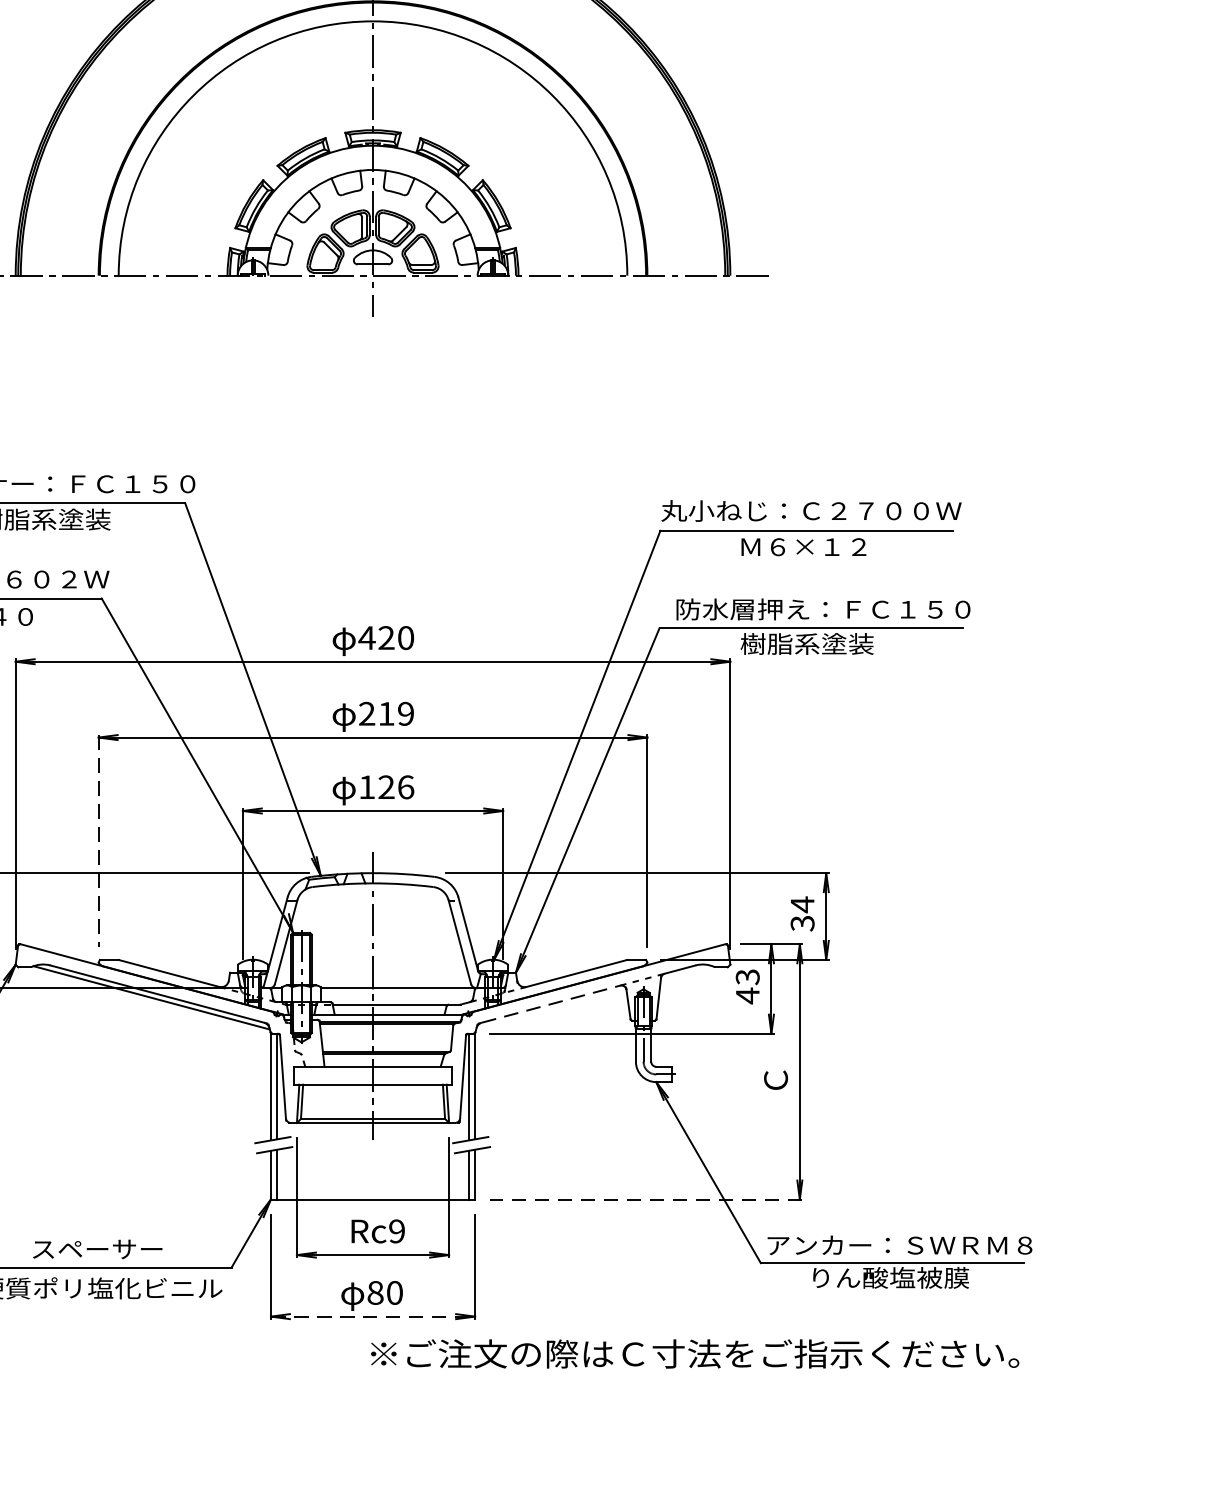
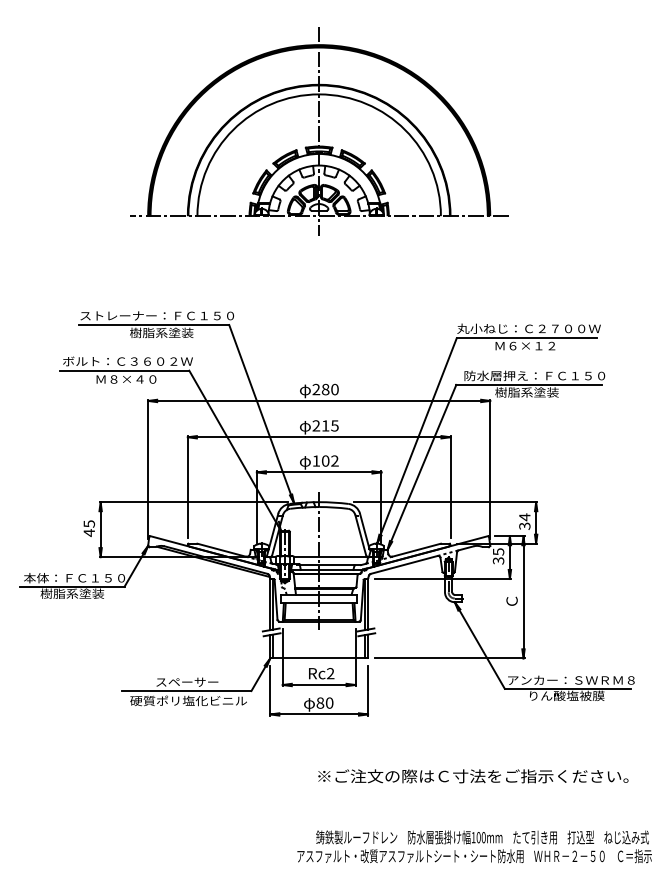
text: (375, 637) -> (320, 389), 420 -> 280
text: (405, 713) -> (334, 425), 219 -> 215
text: (394, 786) -> (329, 460), 126 -> 102
line: (97, 840) -> (187, 486), dashed -> solid
text: (747, 986) -> (498, 556), 43 -> 35
line: (551, 1003) -> (404, 564), dashed -> solid
line: (645, 1199) -> (449, 658), dashed -> solid
text: (396, 1231) -> (330, 673), Rc9 -> Rc2
line: (373, 1316) -> (319, 714), dashed -> solid
text: (695, 1354) -> (473, 776), moved

